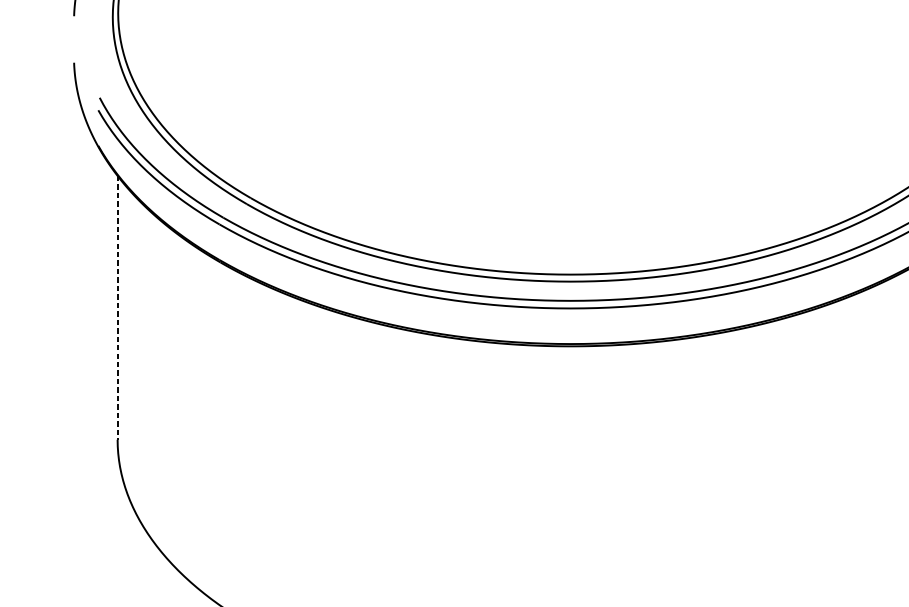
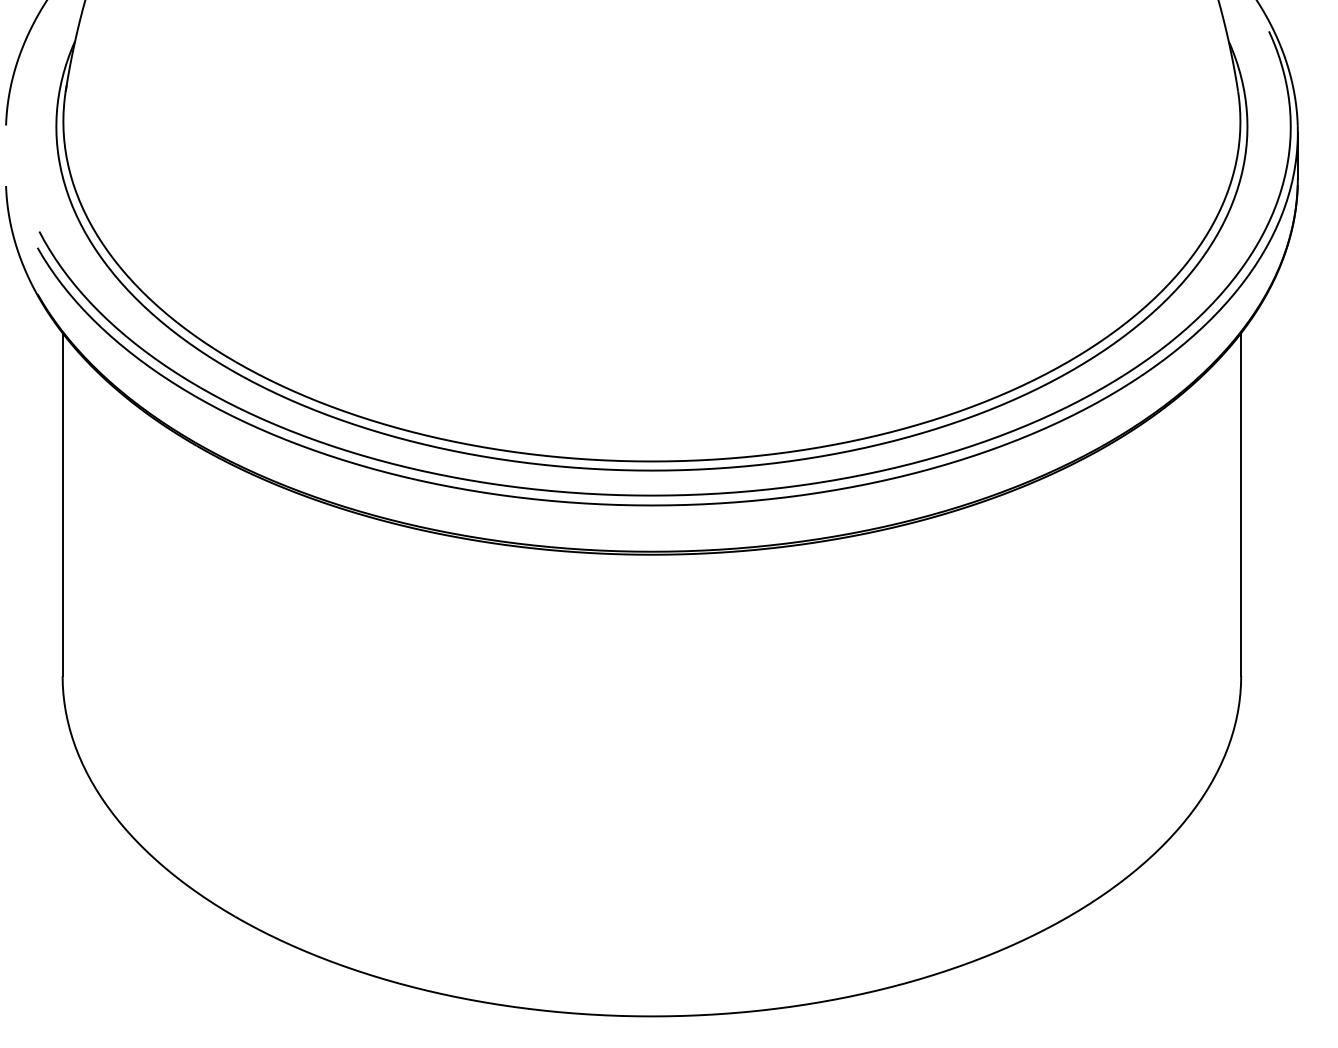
line: (117, 307) -> (62, 504), dashed -> solid

